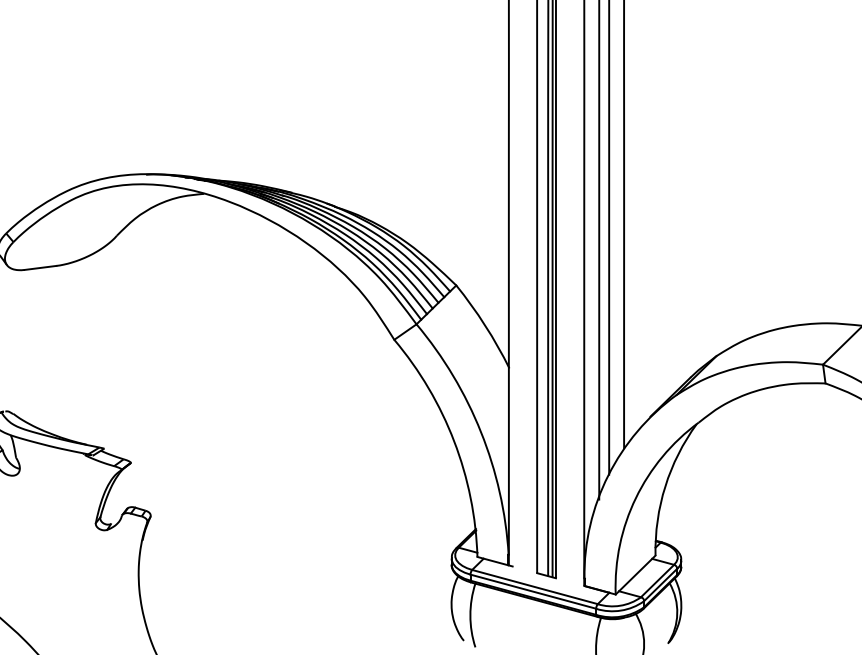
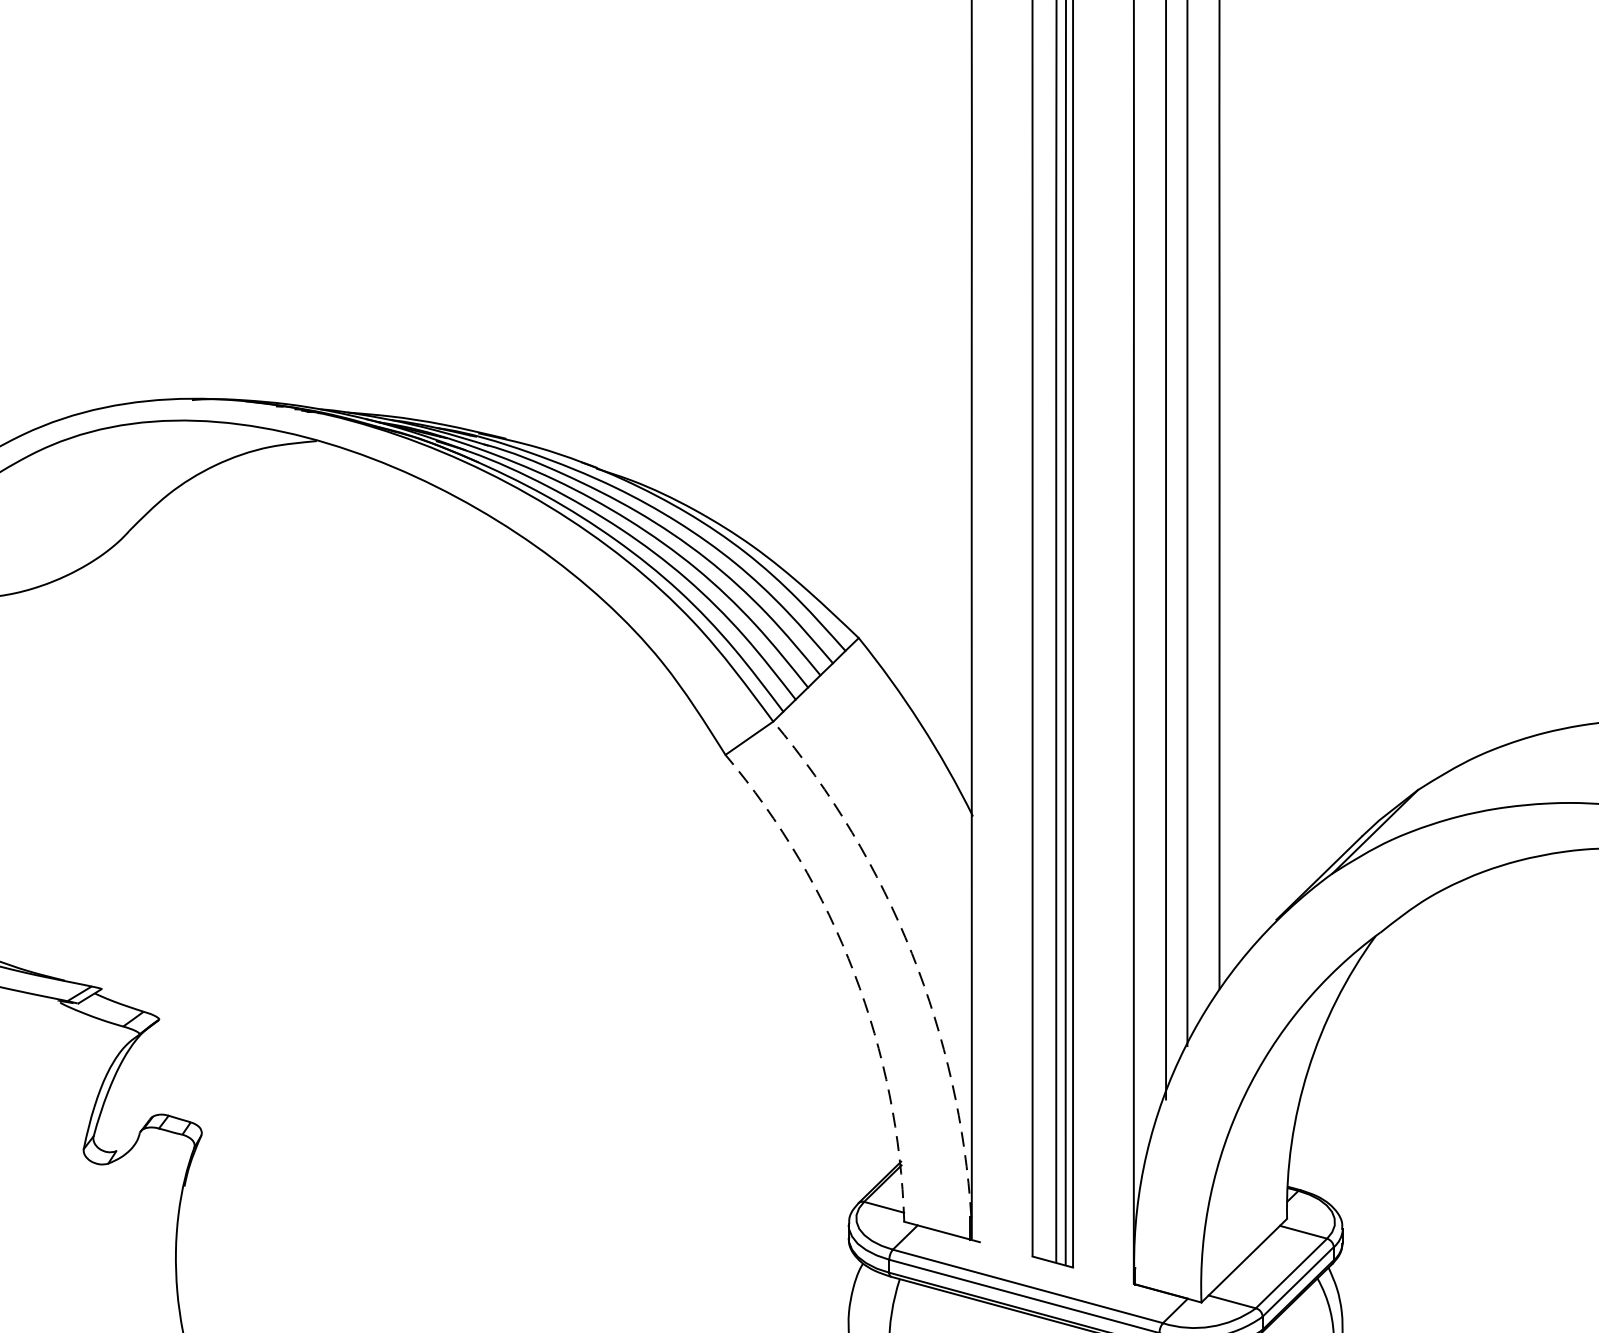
arc: (481, 432) -> (912, 954), solid -> dashed
arc: (454, 441) -> (854, 973), solid -> dashed

